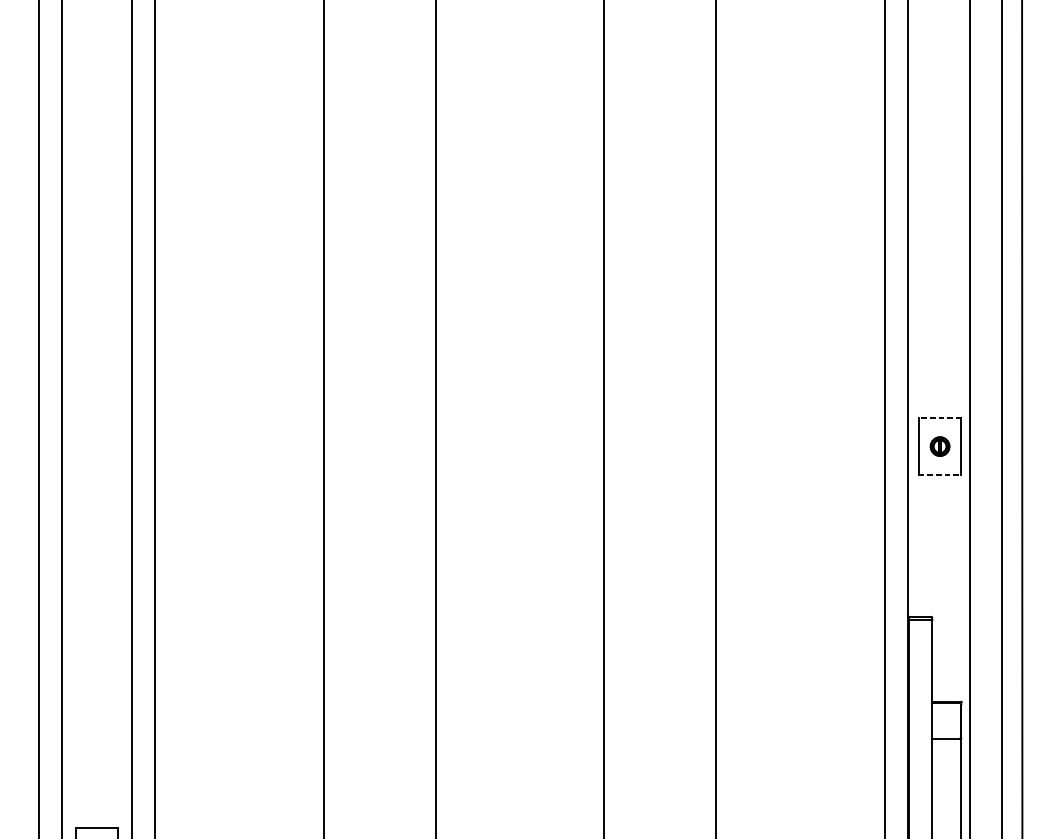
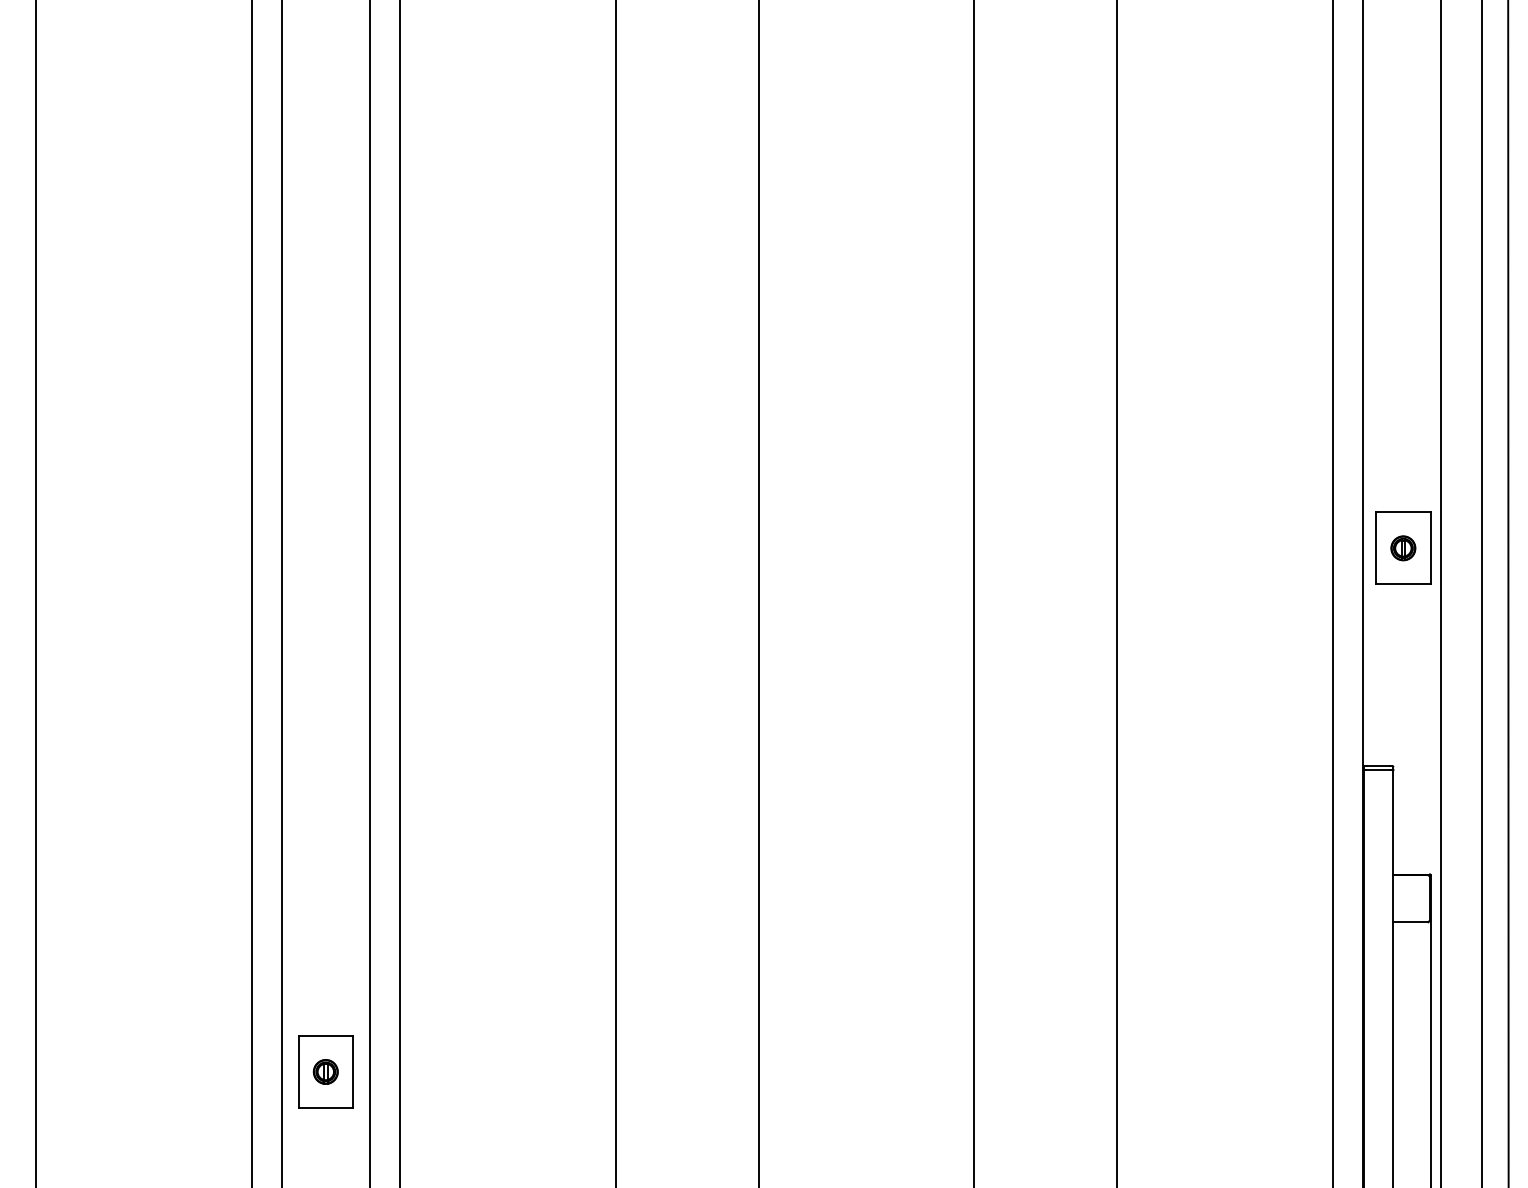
line: (939, 418) -> (1402, 512), dashed -> solid
line: (940, 474) -> (1403, 584), dashed -> solid

